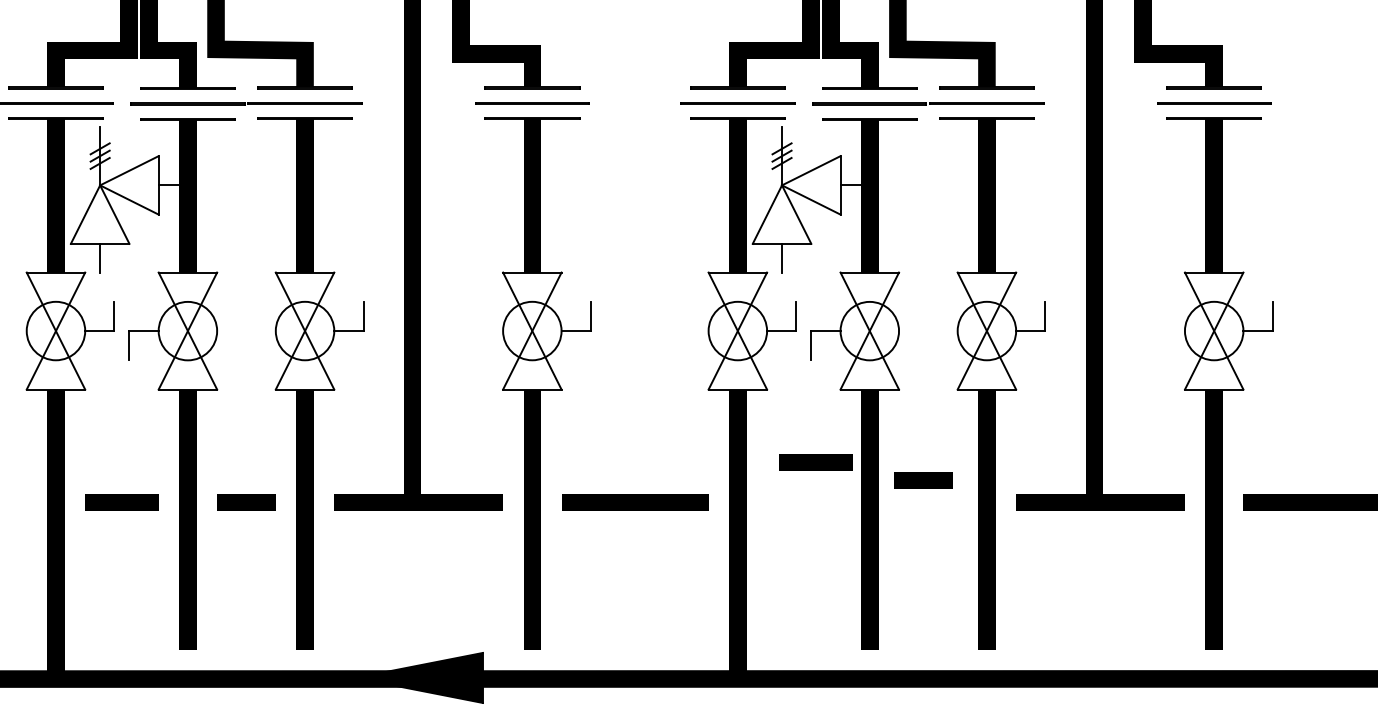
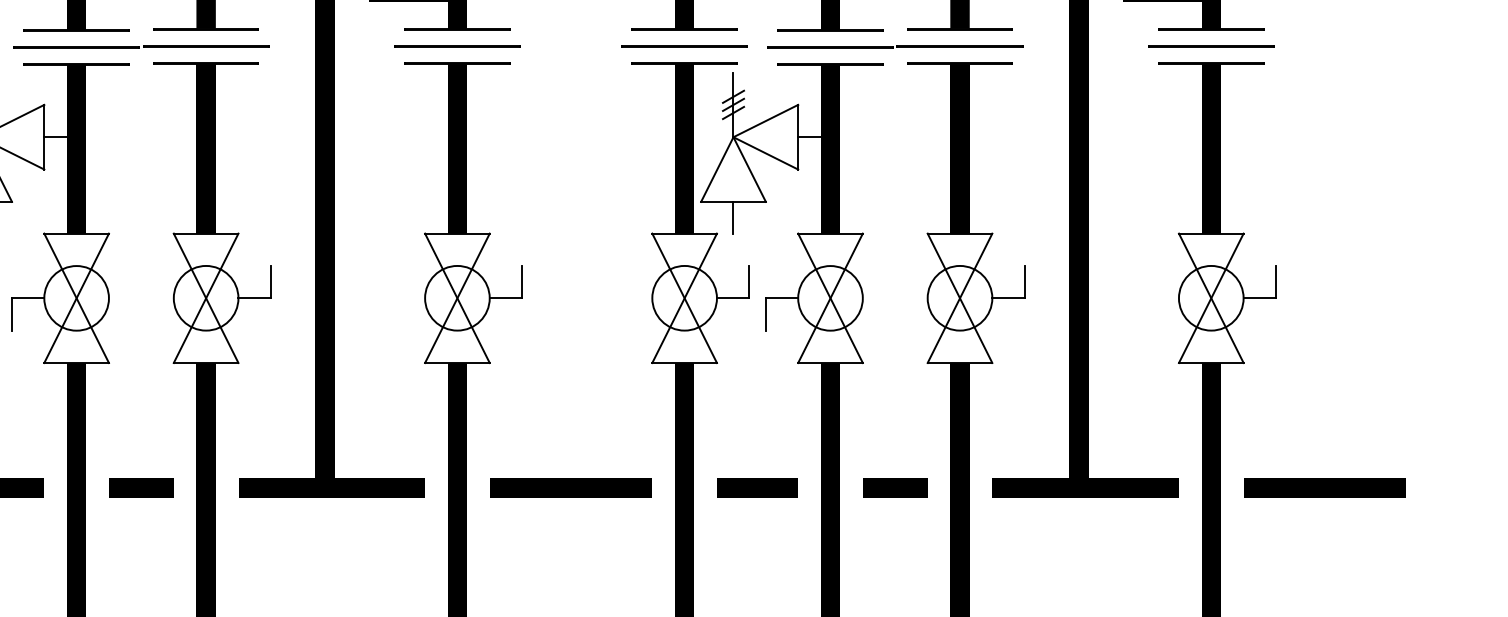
line: (815, 462) -> (757, 487), moved
line: (923, 480) -> (895, 487), moved

